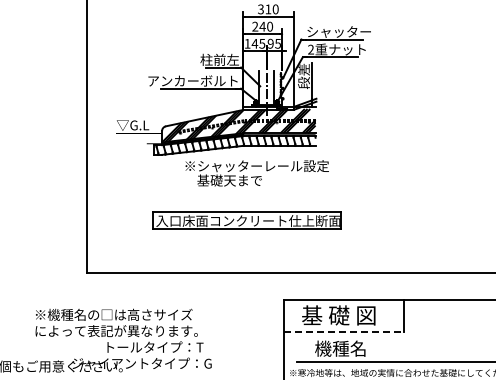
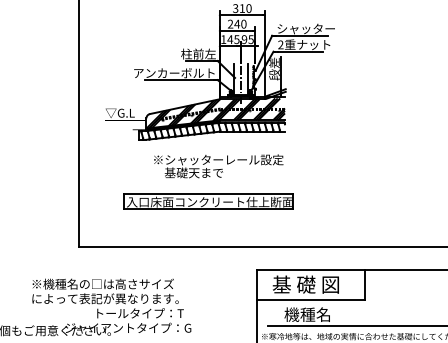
text: (256, 173) -> (218, 166), moved
part: (246, 220) -> (208, 201), moved
line: (344, 332) -> (311, 300), dashed -> solid

